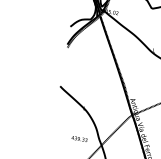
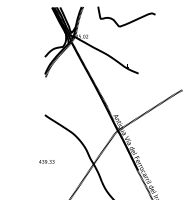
text: (79, 138) -> (46, 161), moved

